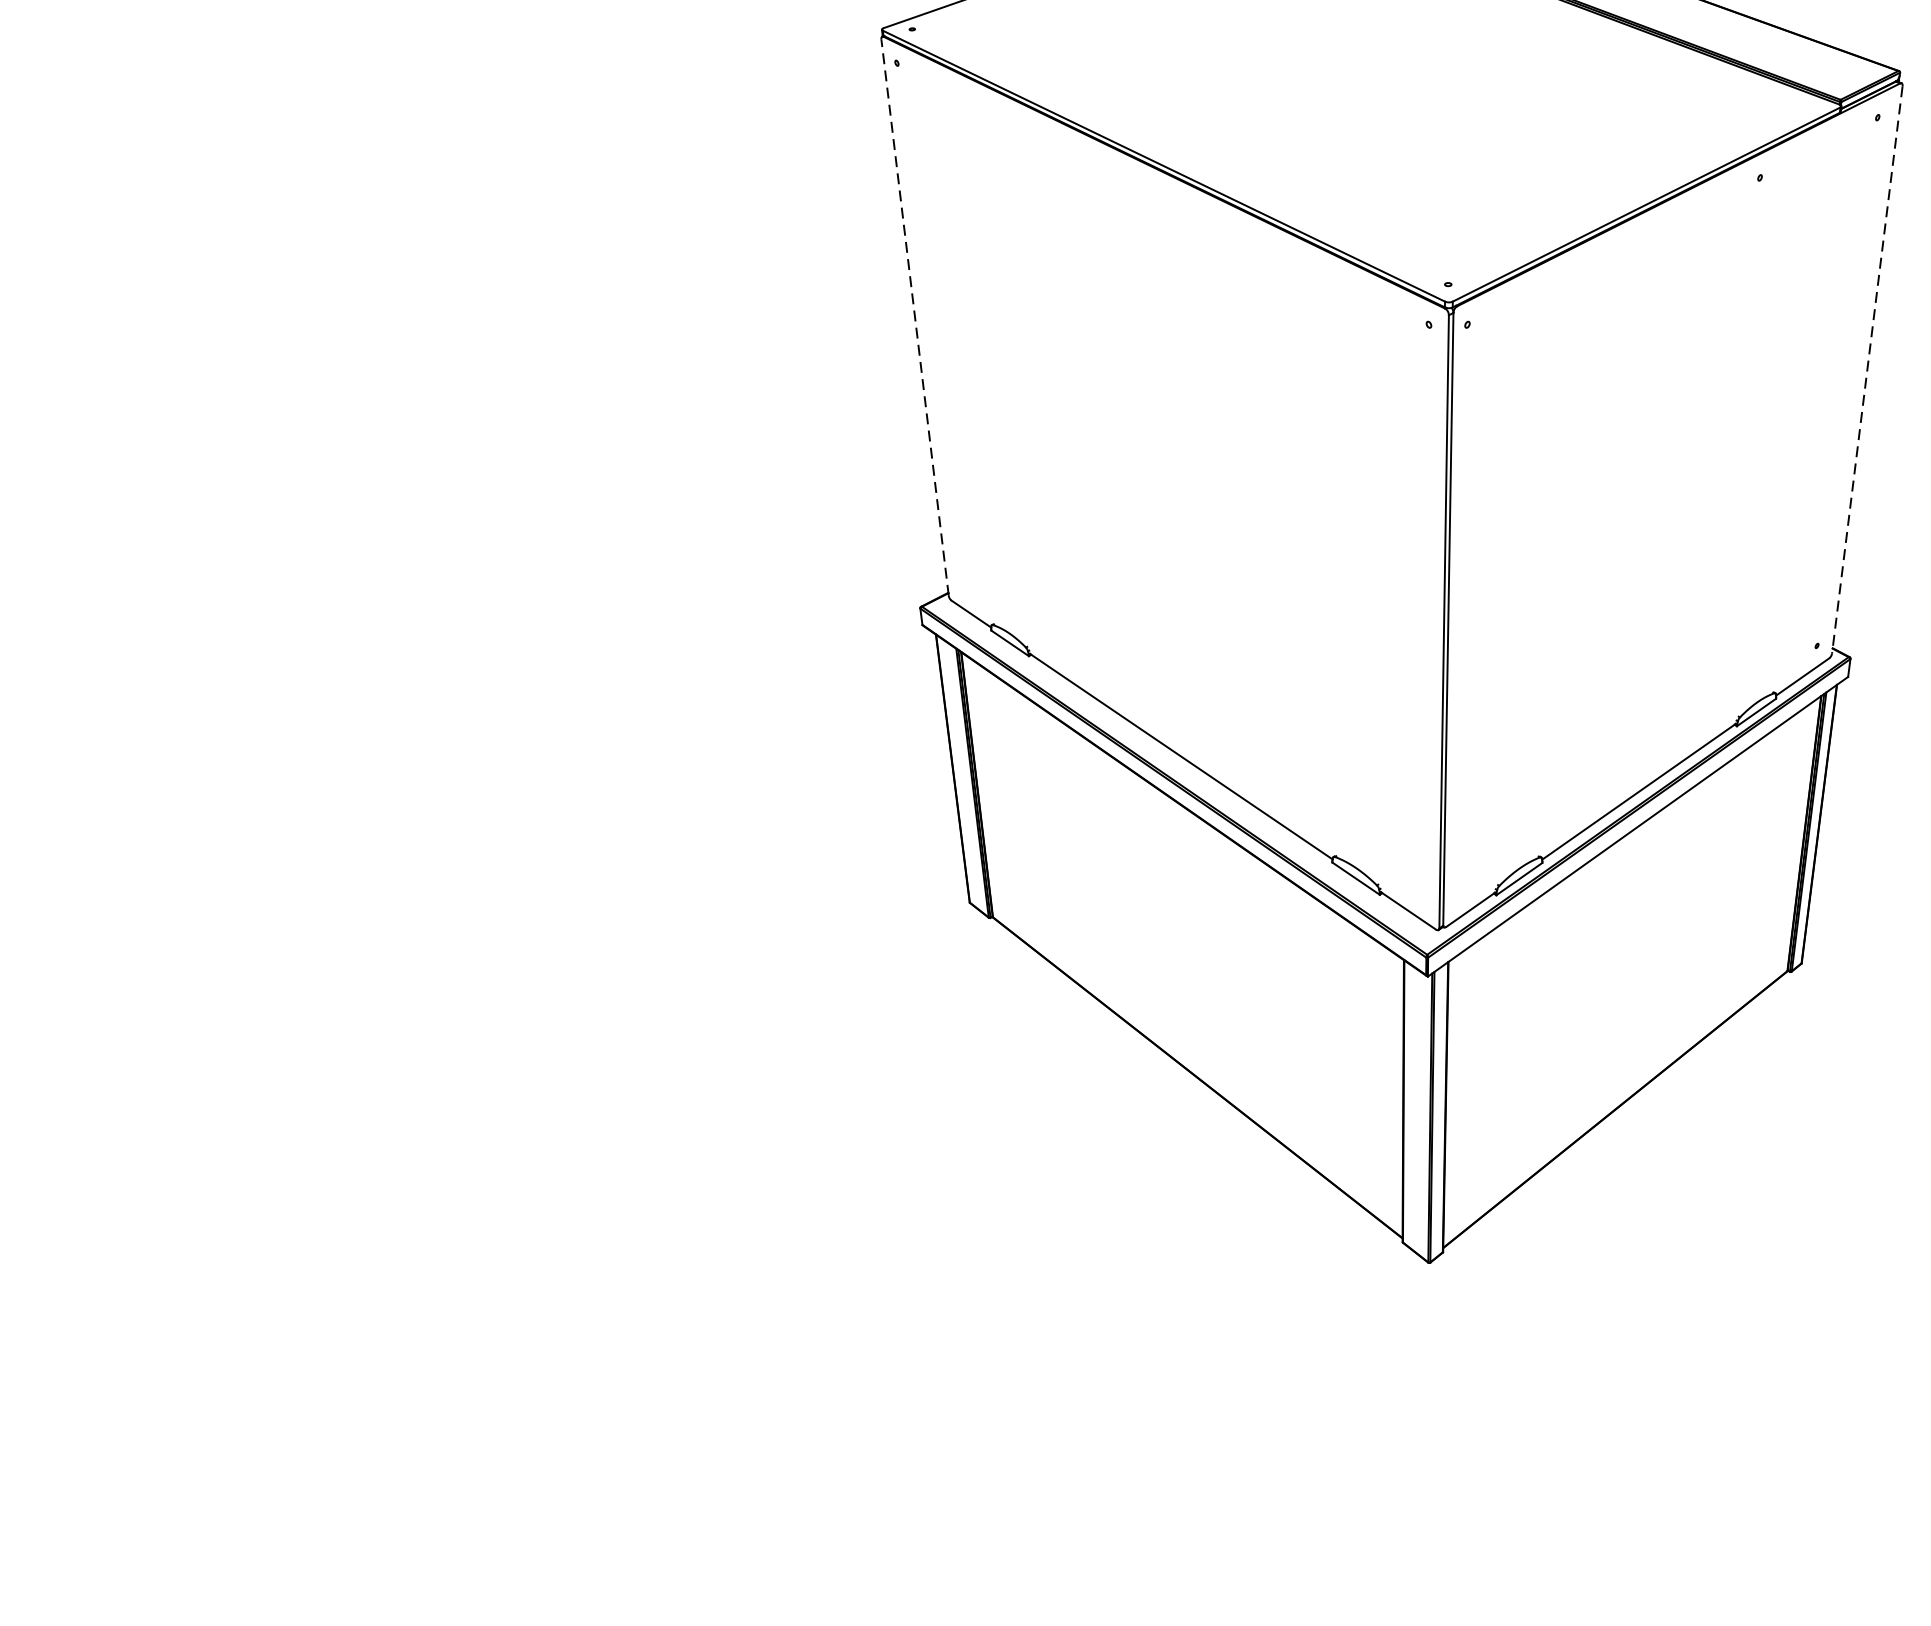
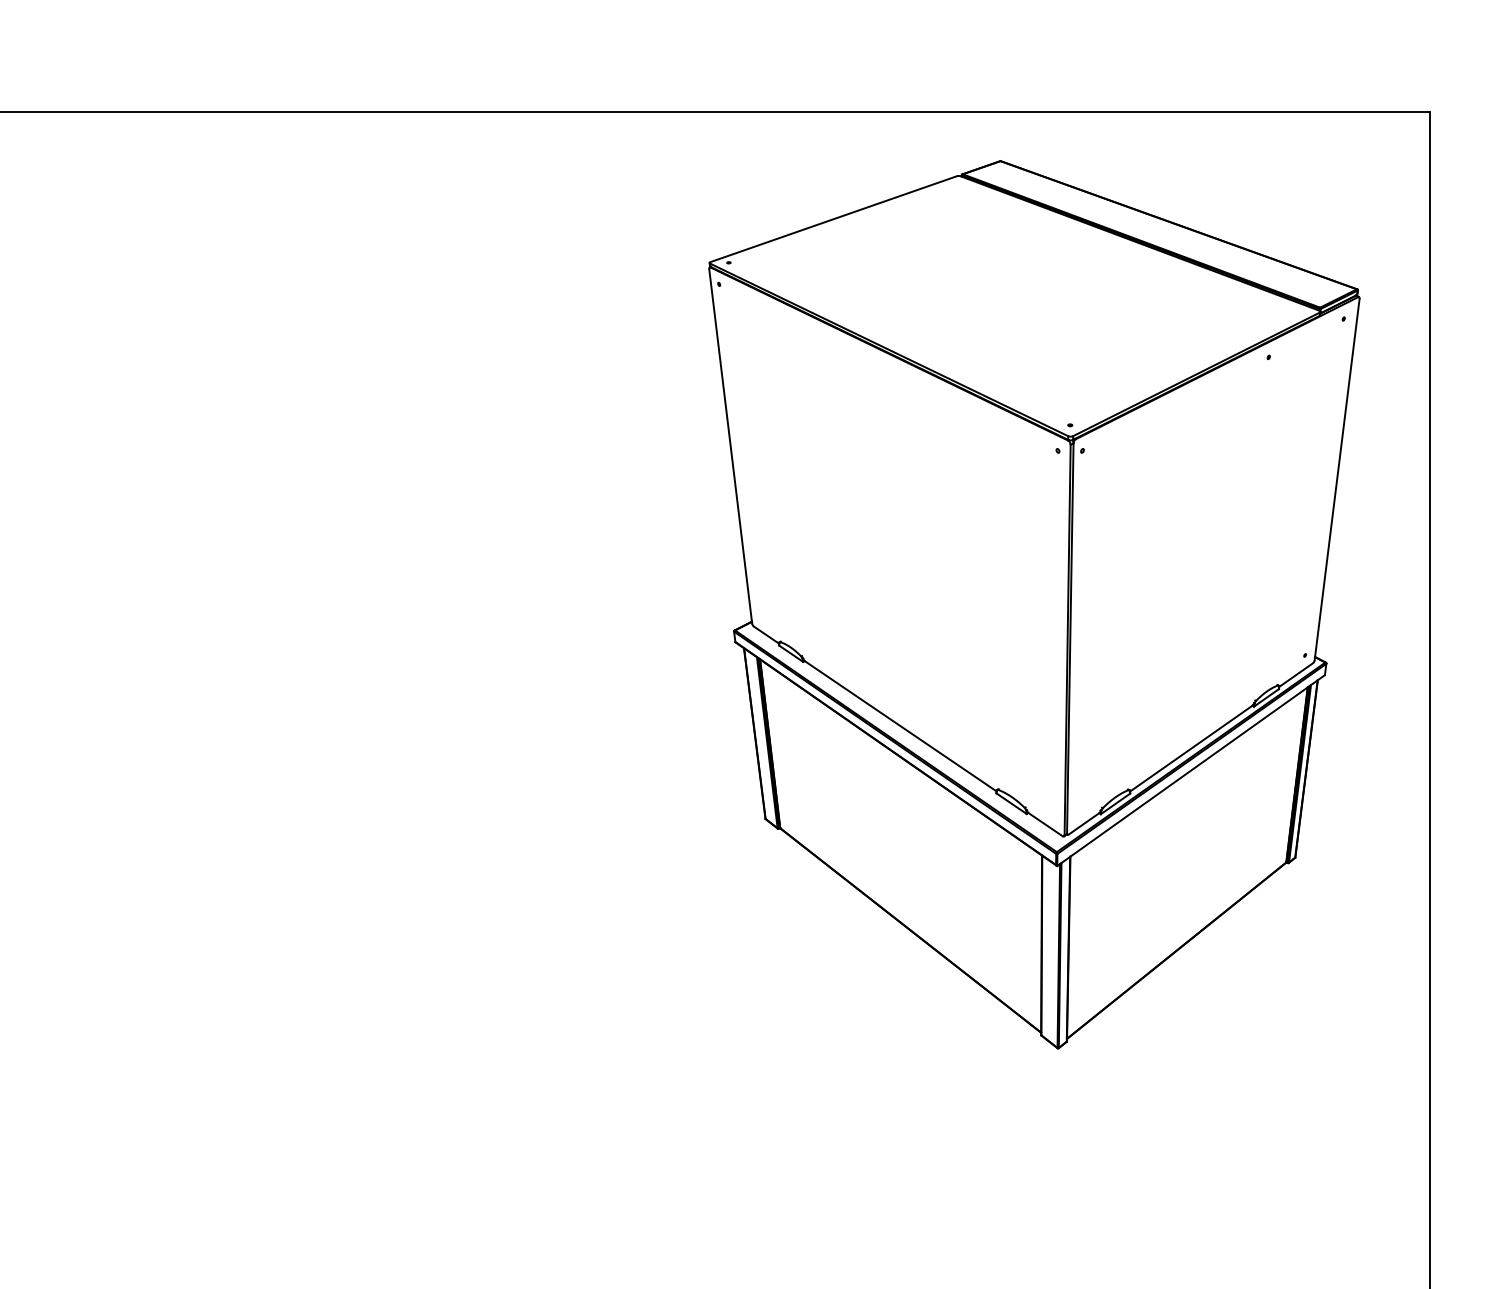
line: (914, 316) -> (730, 445), dashed -> solid
line: (1867, 369) -> (1337, 479), dashed -> solid

